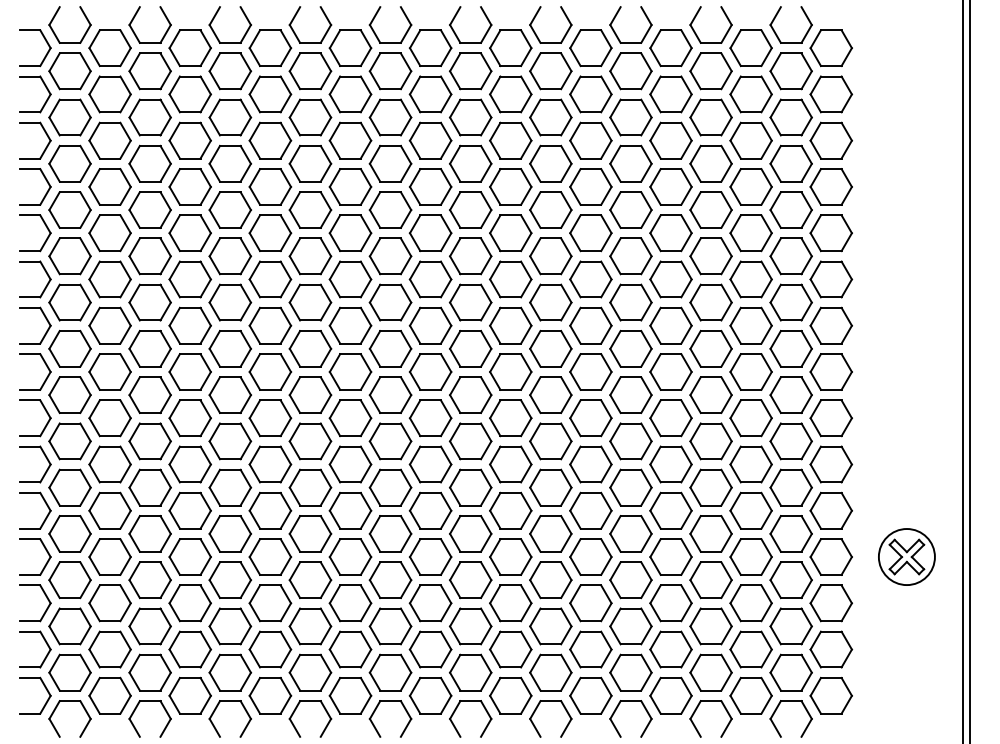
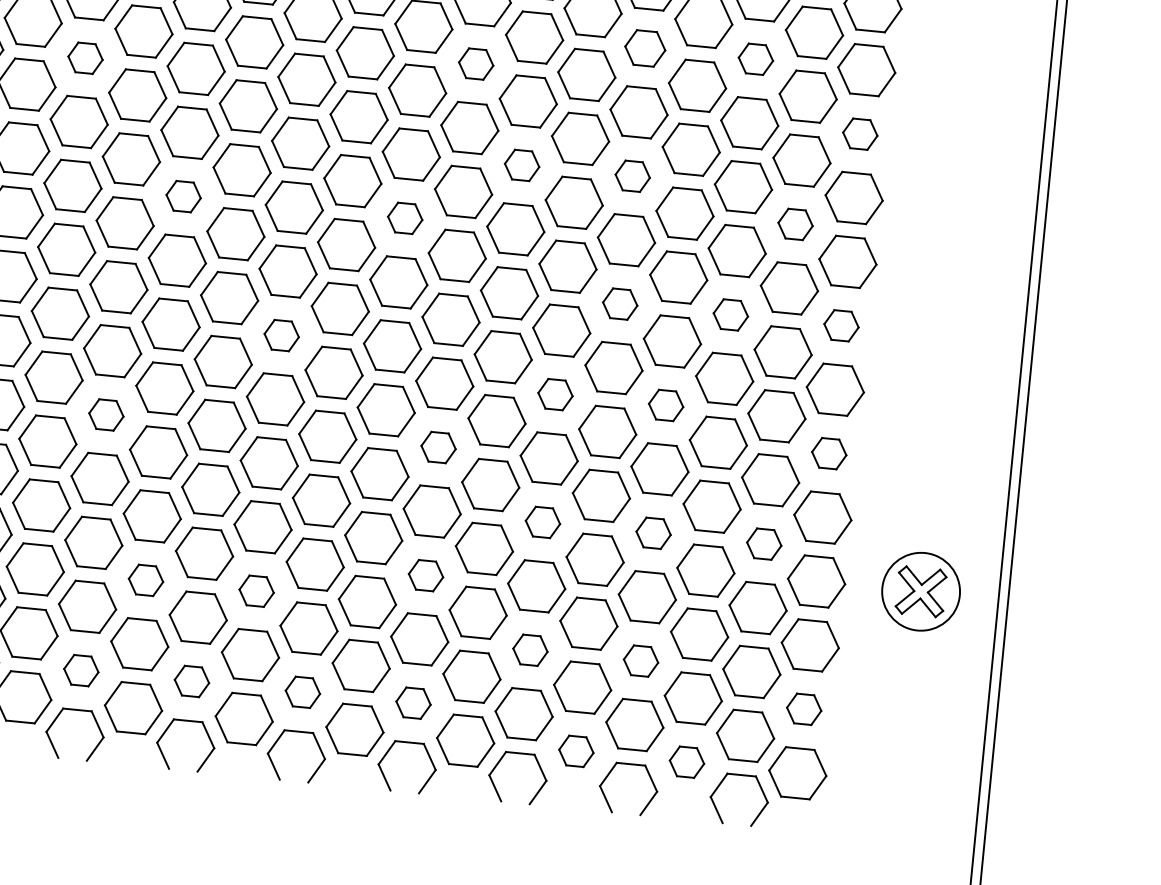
part: (670, 186) -> (644, 47), size x0.7
part: (750, 186) -> (755, 58), size x0.6
part: (550, 209) -> (475, 63), size x0.6
part: (270, 233) -> (85, 58), size x0.6
part: (830, 233) -> (859, 134), size x0.6
part: (590, 279) -> (521, 165), size x0.6
part: (670, 279) -> (632, 176), size x0.6
part: (790, 302) -> (794, 224), size x0.6
part: (350, 325) -> (183, 196), size x0.6
part: (510, 325) -> (404, 218), size x0.6
part: (670, 371) -> (619, 303), size x0.6
part: (750, 371) -> (730, 314), size x0.6
part: (830, 371) -> (840, 325), size x0.6
part: (430, 418) -> (281, 335), size x0.6
part: (630, 441) -> (554, 394), size x0.6
part: (710, 441) -> (665, 405), size x0.6
part: (831, 464) -> (829, 453), size x0.6
part: (310, 487) -> (106, 414), size x0.6
part: (550, 487) -> (438, 447), size x0.6
part: (630, 533) -> (542, 521), size x0.6
part: (710, 533) -> (652, 532), size x0.6
part: (790, 533) -> (763, 543), size x0.6
part: (550, 580) -> (425, 575), size x0.6
part: (350, 603) -> (146, 580), size x0.6
part: (430, 603) -> (256, 591), size x0.6
part: (630, 626) -> (529, 650), size x0.6
part: (710, 626) -> (640, 661), size x0.6
part: (831, 649) -> (804, 709), size x0.6
part: (310, 672) -> (81, 670), size x0.6
part: (390, 672) -> (191, 681), size x0.6
part: (470, 672) -> (302, 692), size x0.6
part: (550, 672) -> (413, 703), size x0.6
part: (670, 695) -> (575, 751), size x0.6
part: (750, 695) -> (686, 761), size x0.6

